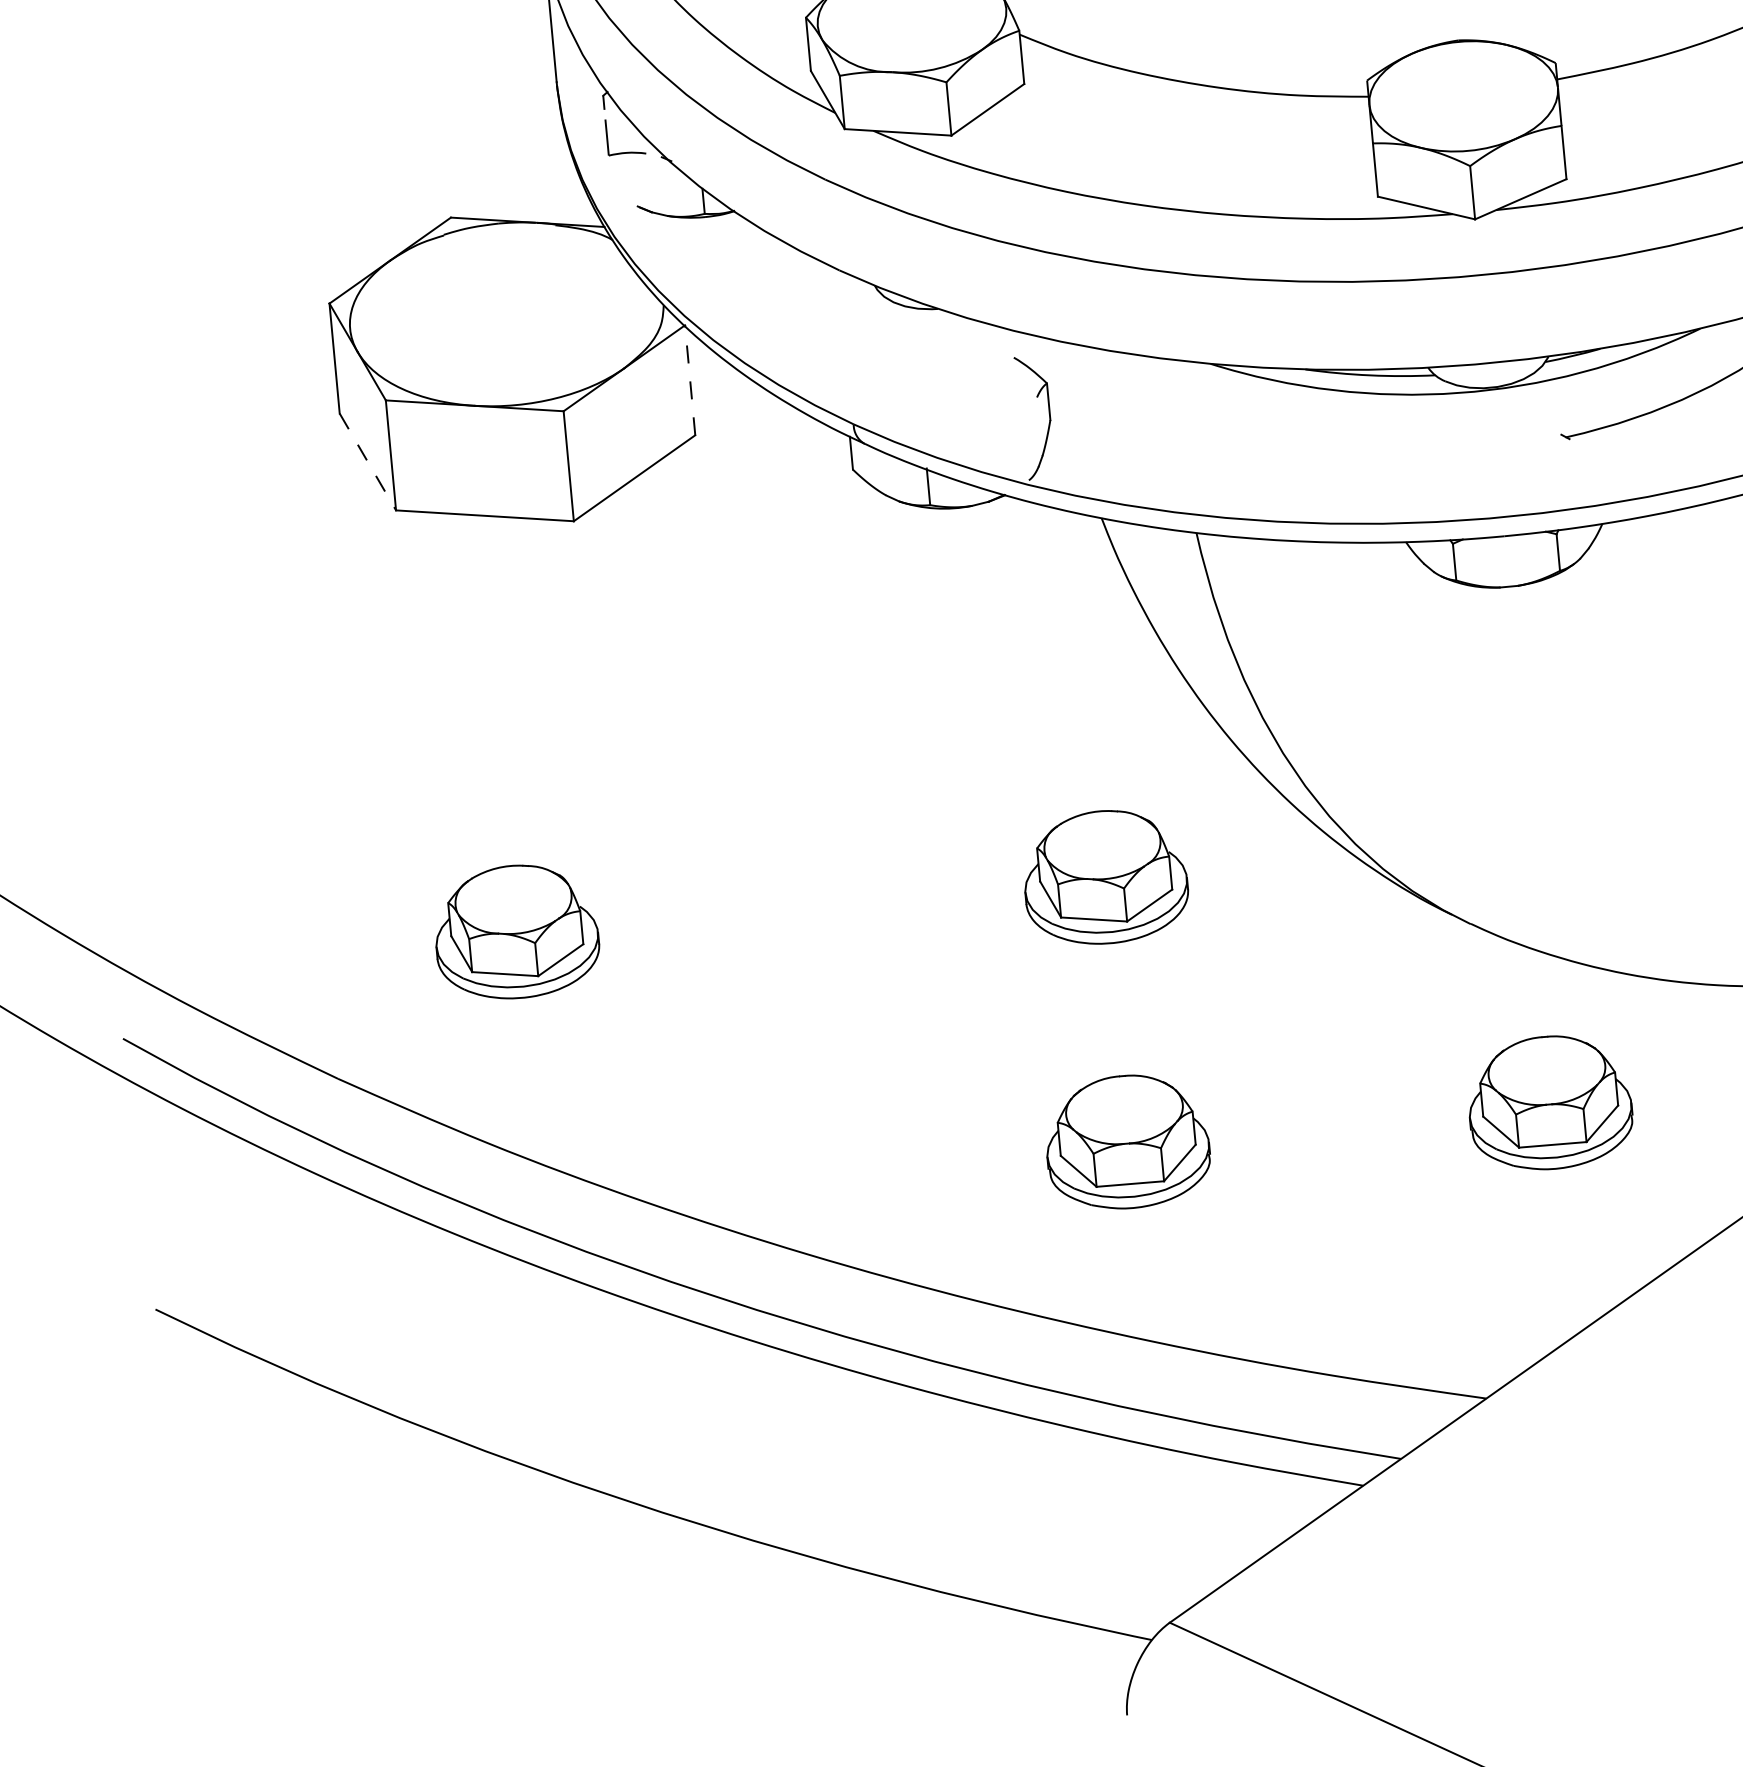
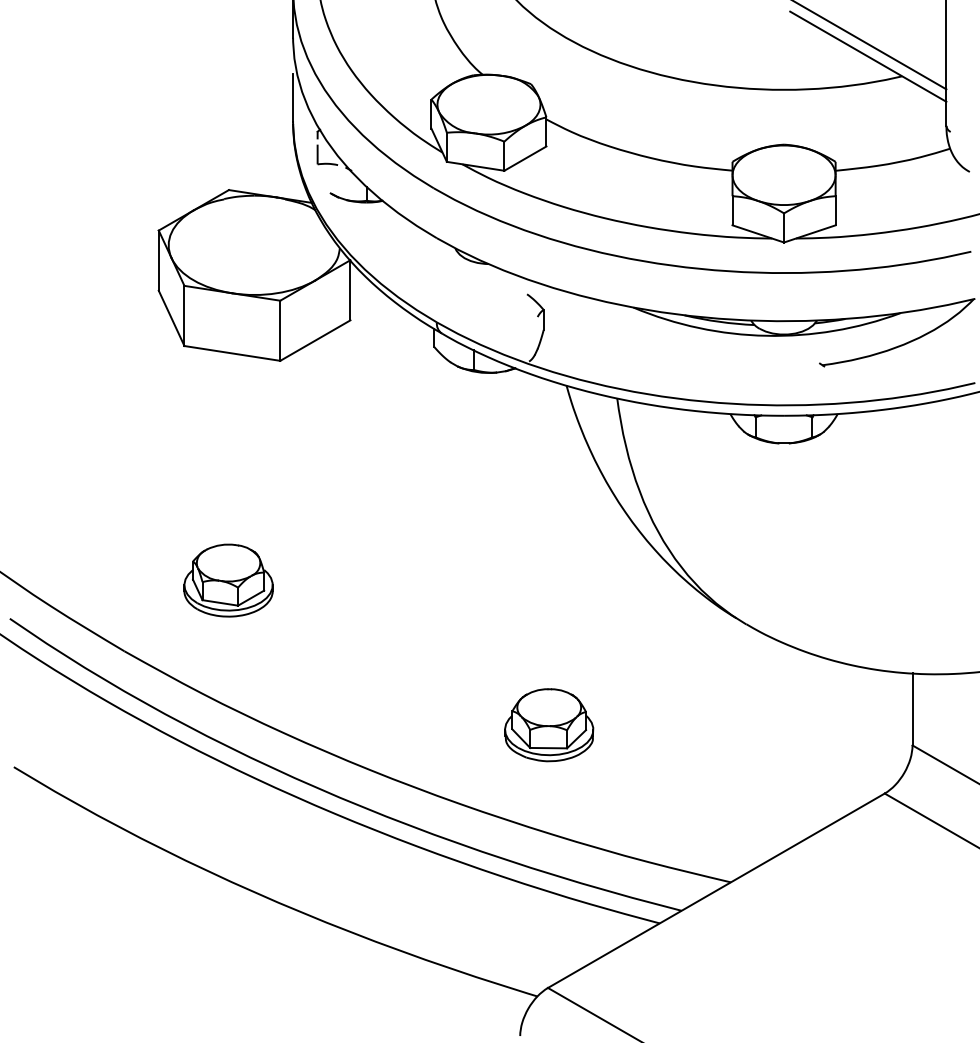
line: (690, 378) -> (350, 289), dashed -> solid
line: (367, 462) -> (171, 318), dashed -> solid
part: (1105, 877) -> (550, 580), removed
part: (1550, 1103) -> (780, 725), removed

